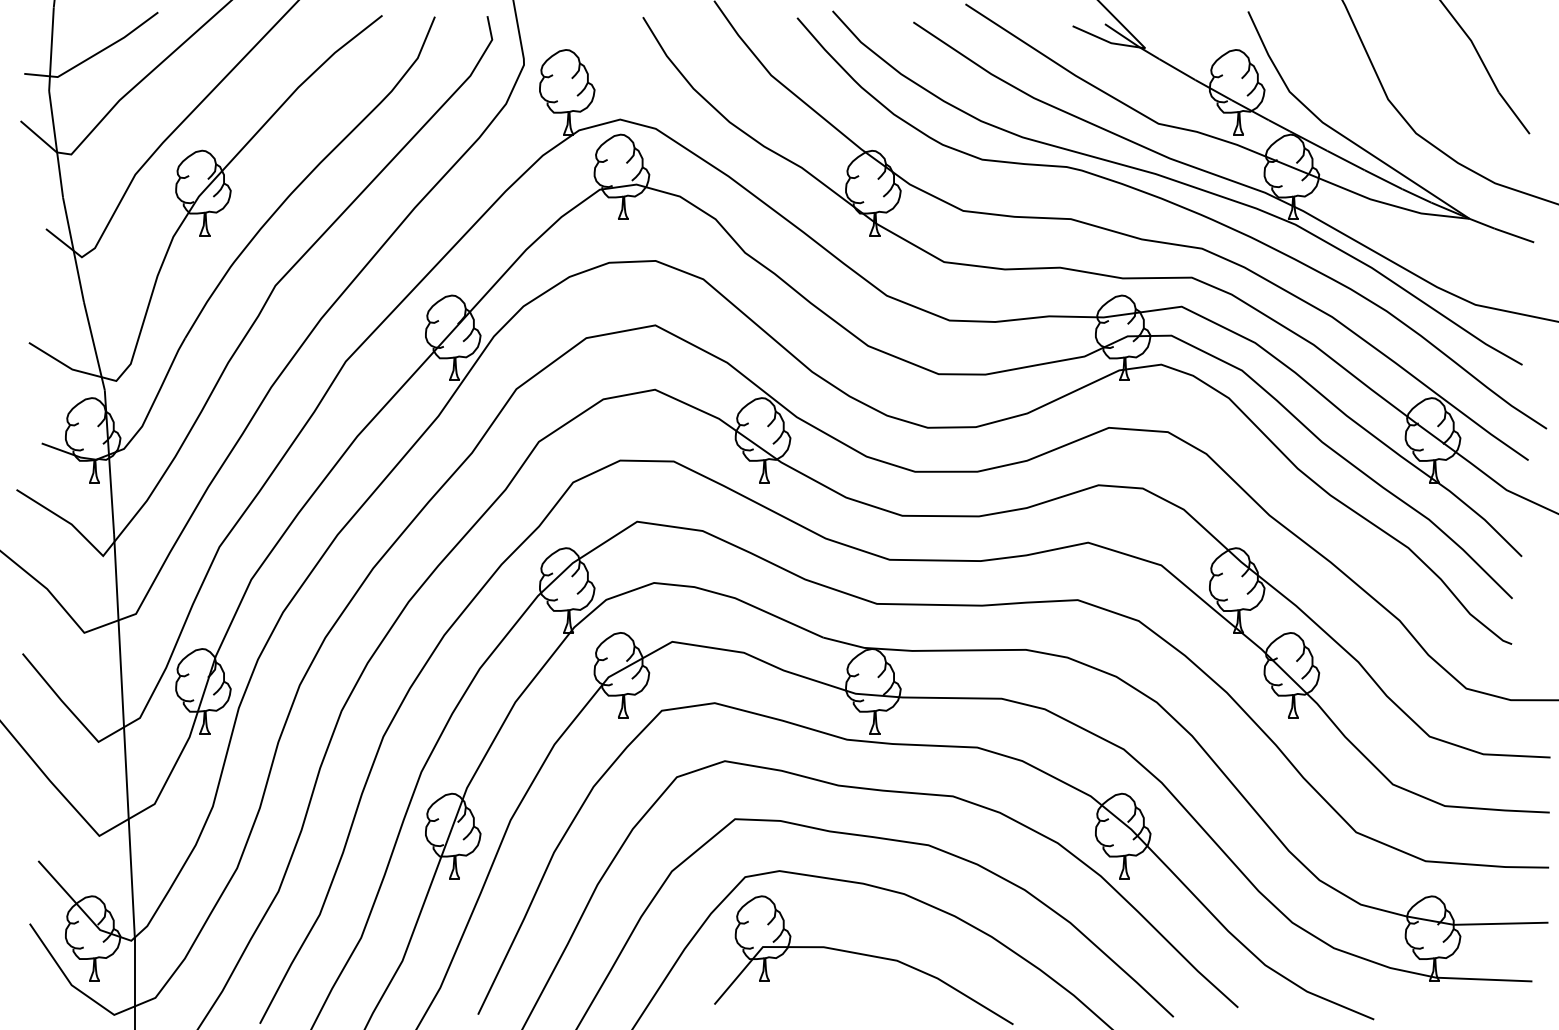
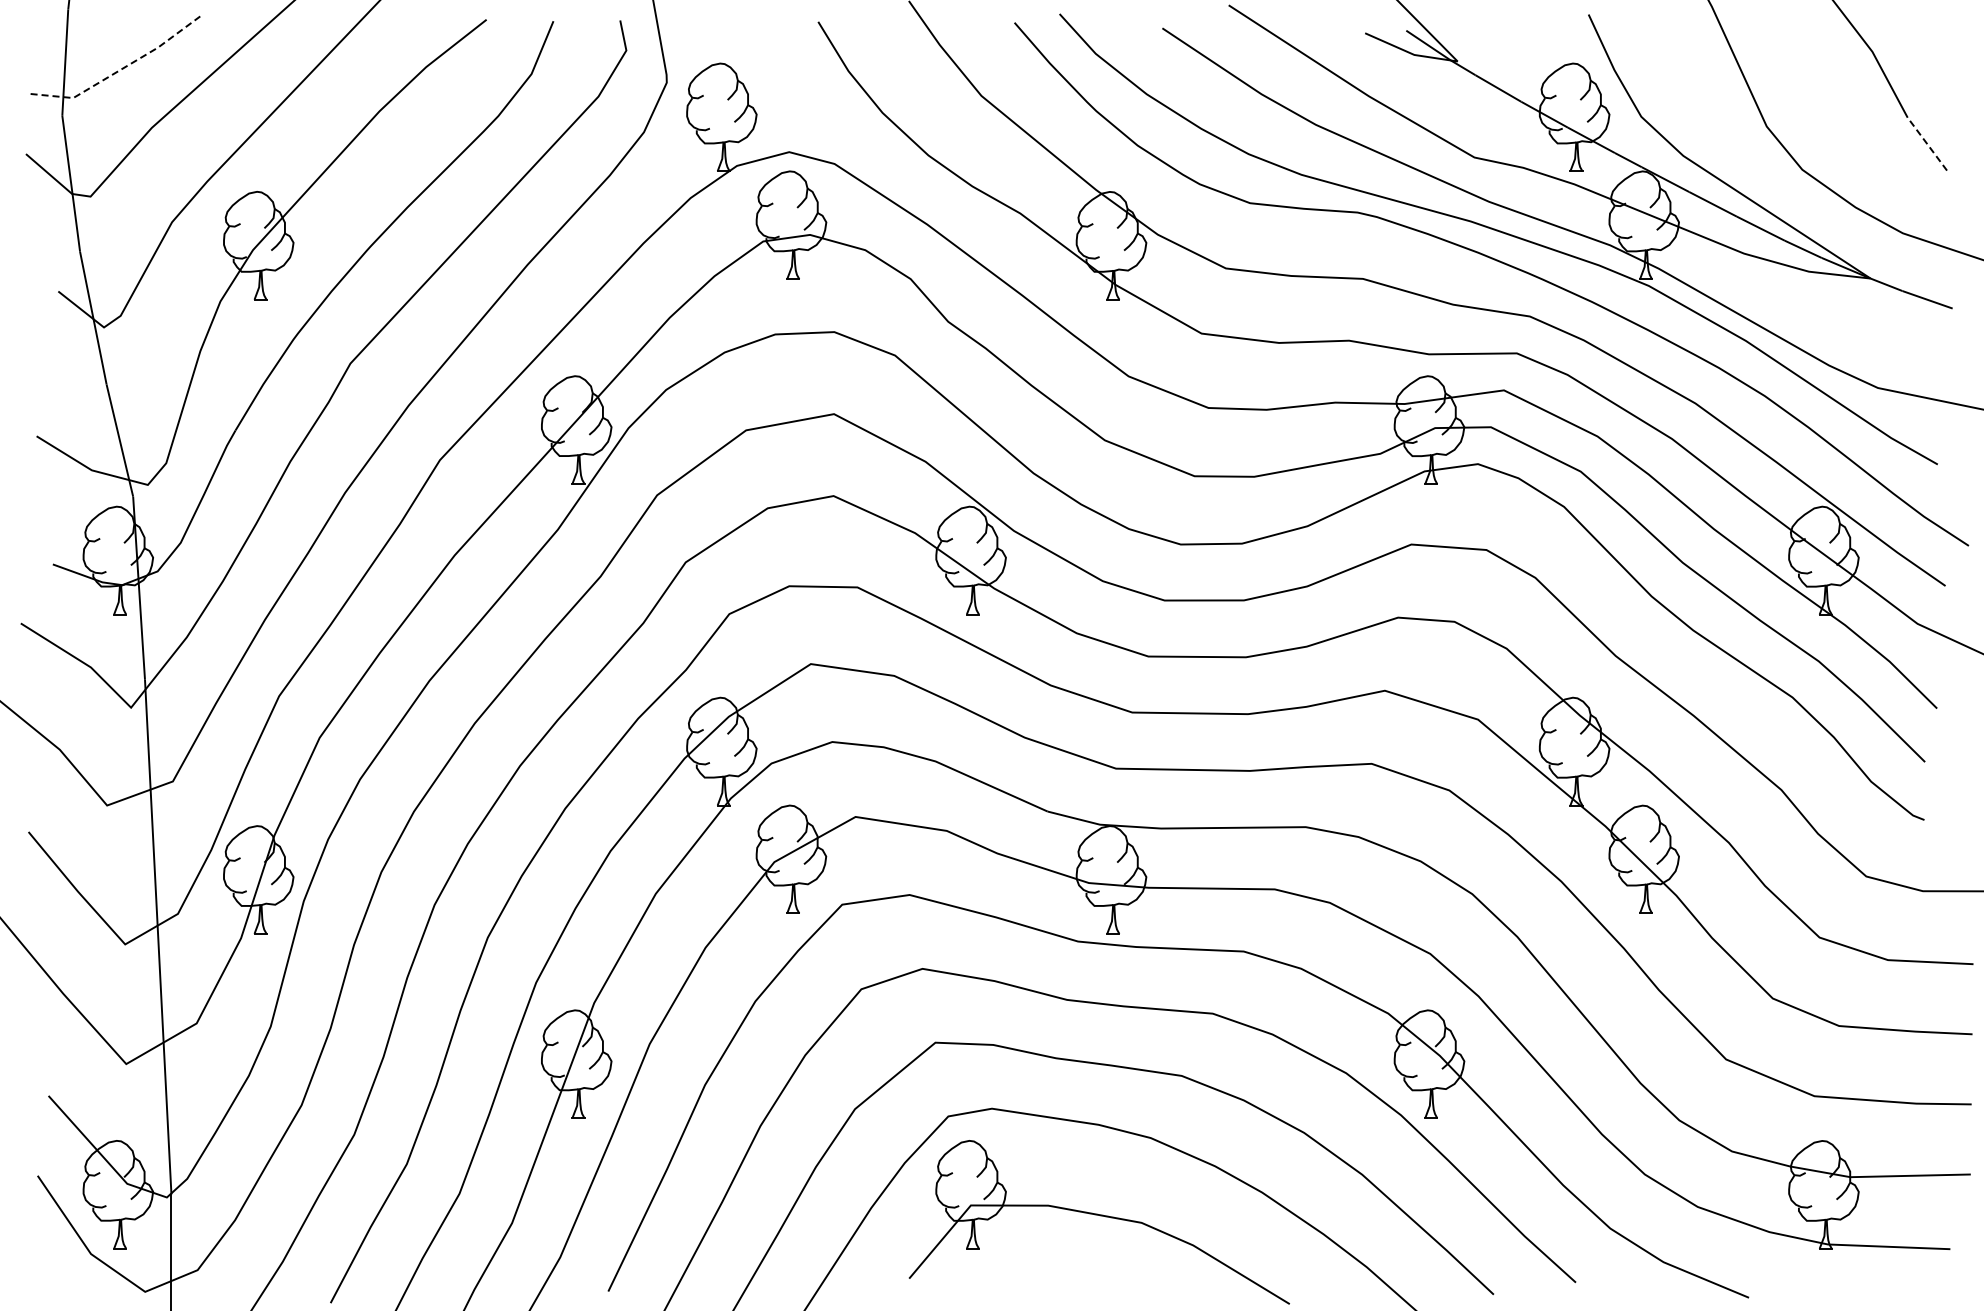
line: (94, 55) -> (120, 70), solid -> dashed
line: (1514, 113) -> (1927, 144), solid -> dashed

